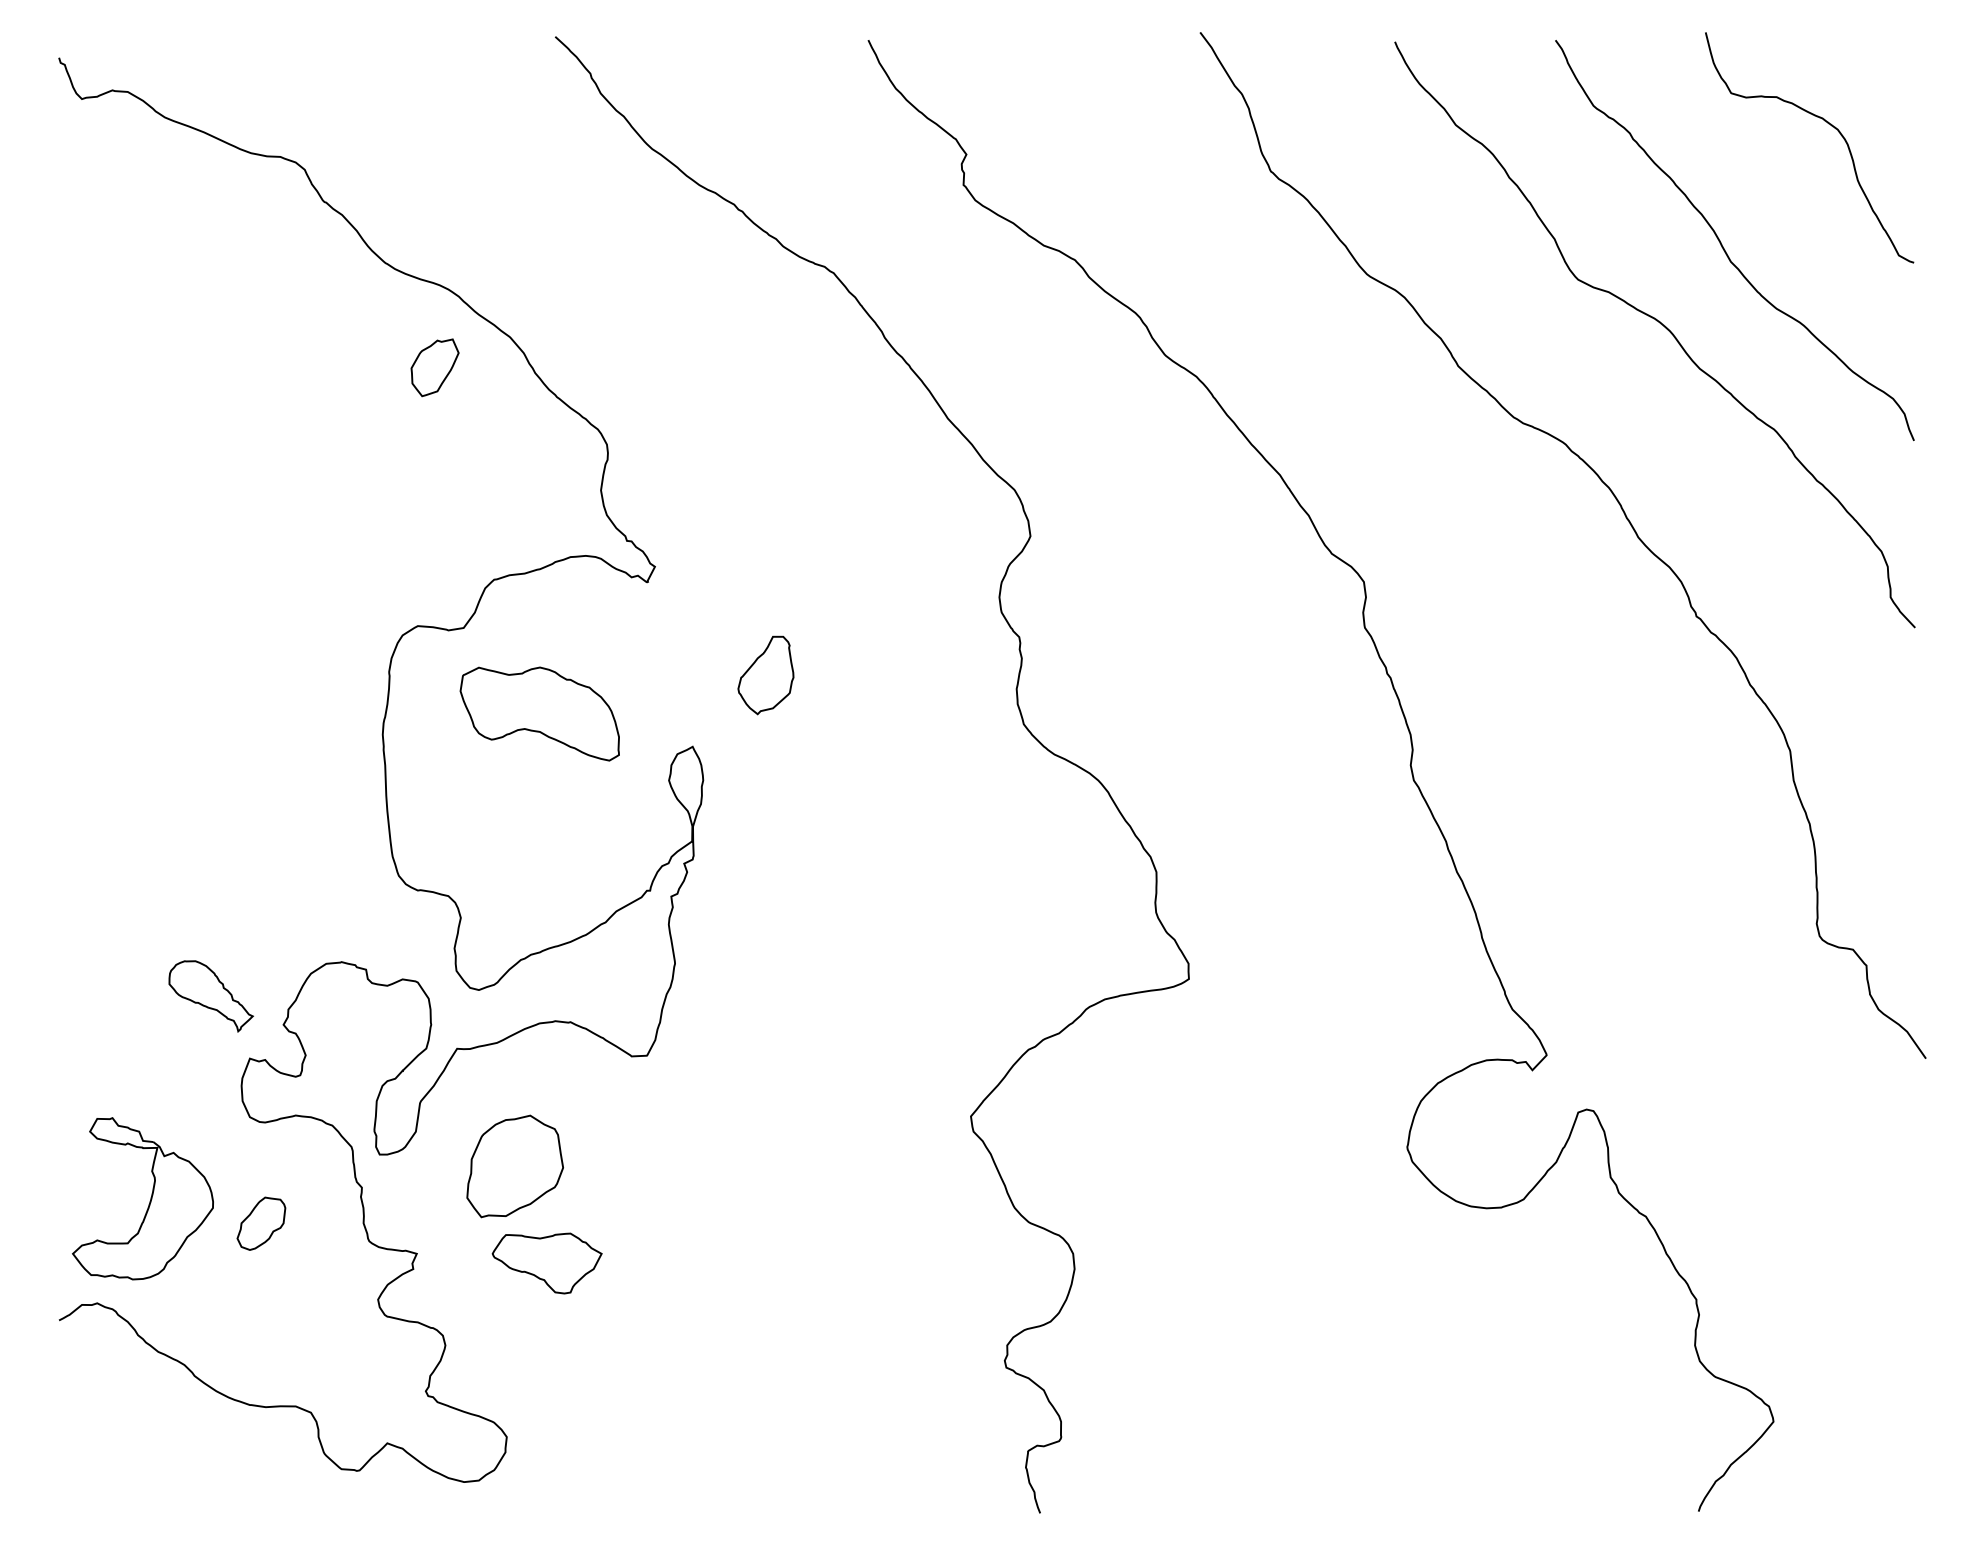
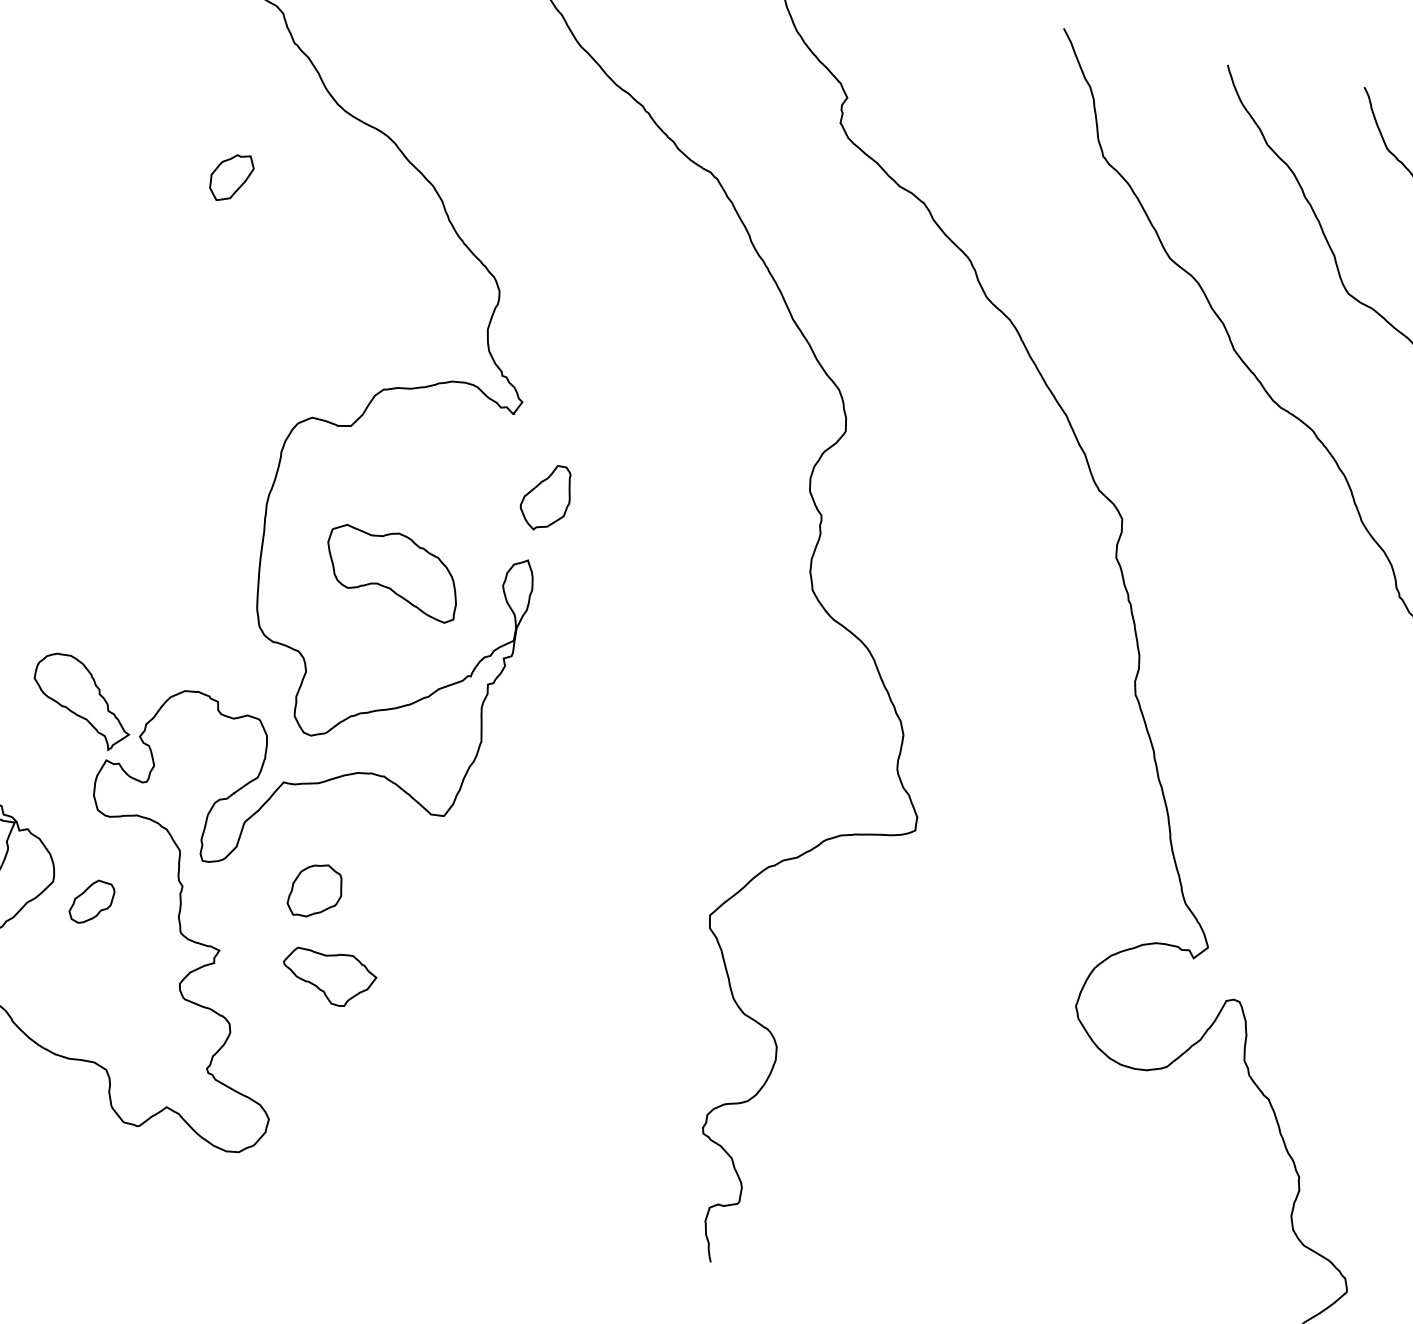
part: (434, 367) -> (231, 177), moved
part: (765, 675) -> (545, 497), moved
part: (539, 713) -> (392, 572), moved
part: (210, 996) -> (82, 701), size x1.43
part: (515, 1166) -> (316, 890), size x0.62

